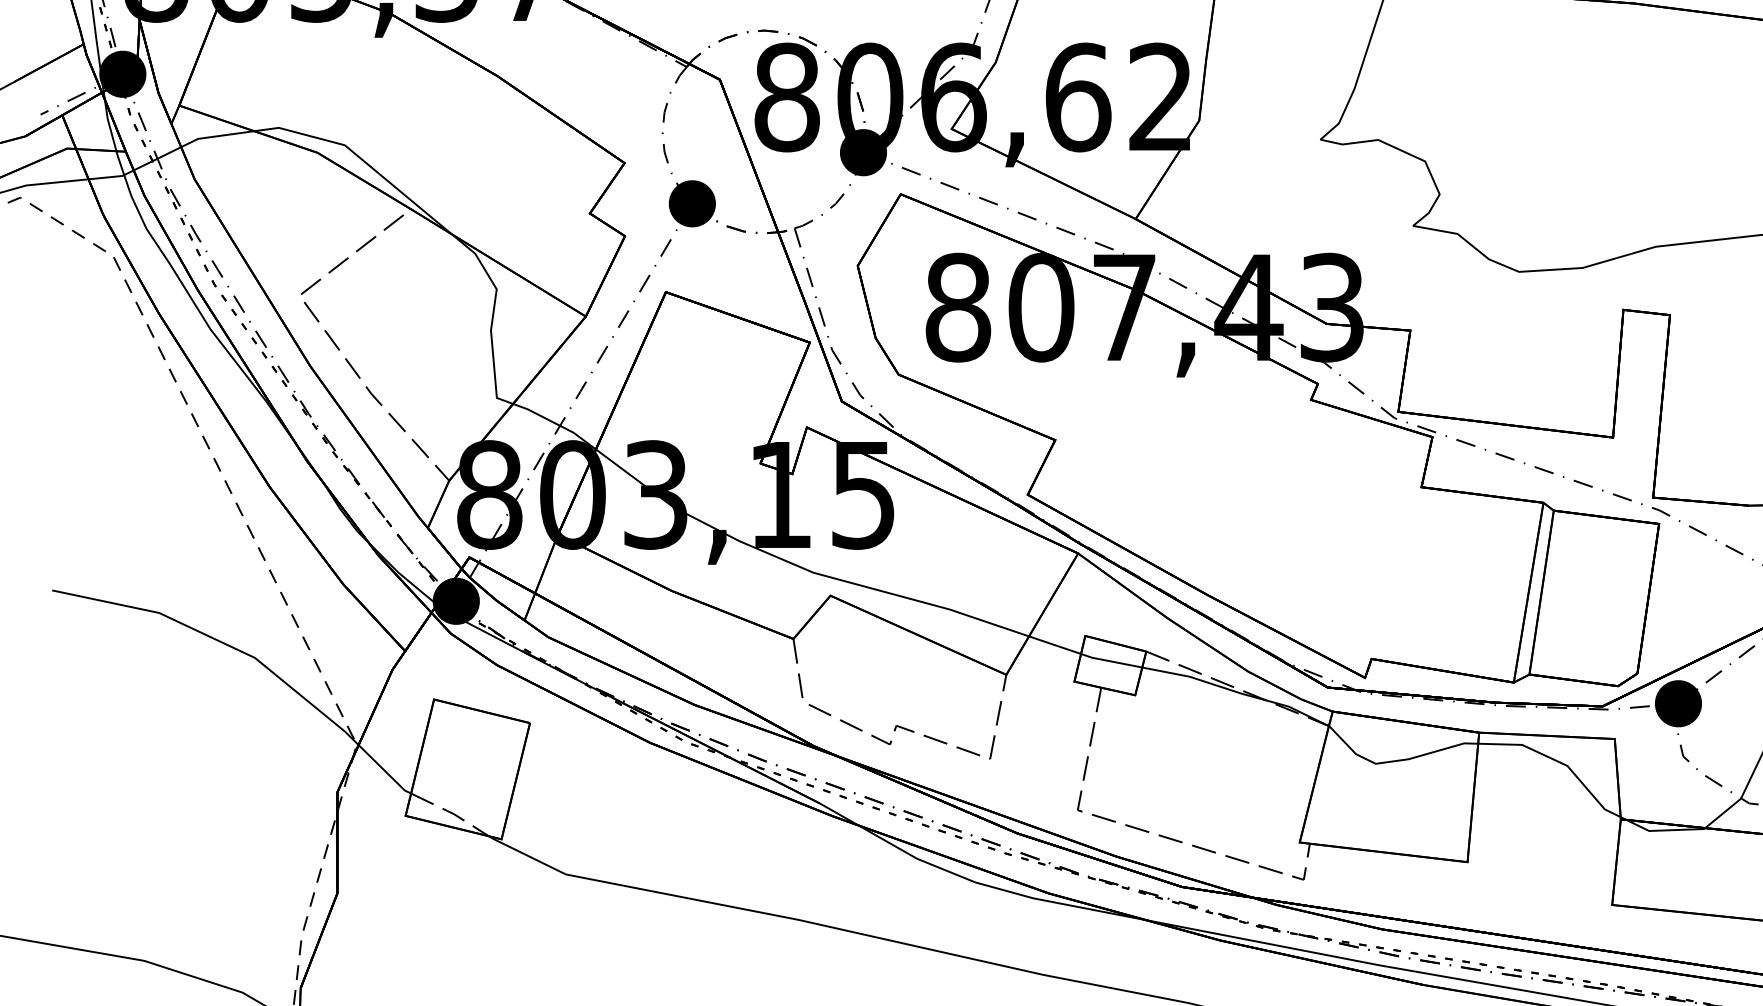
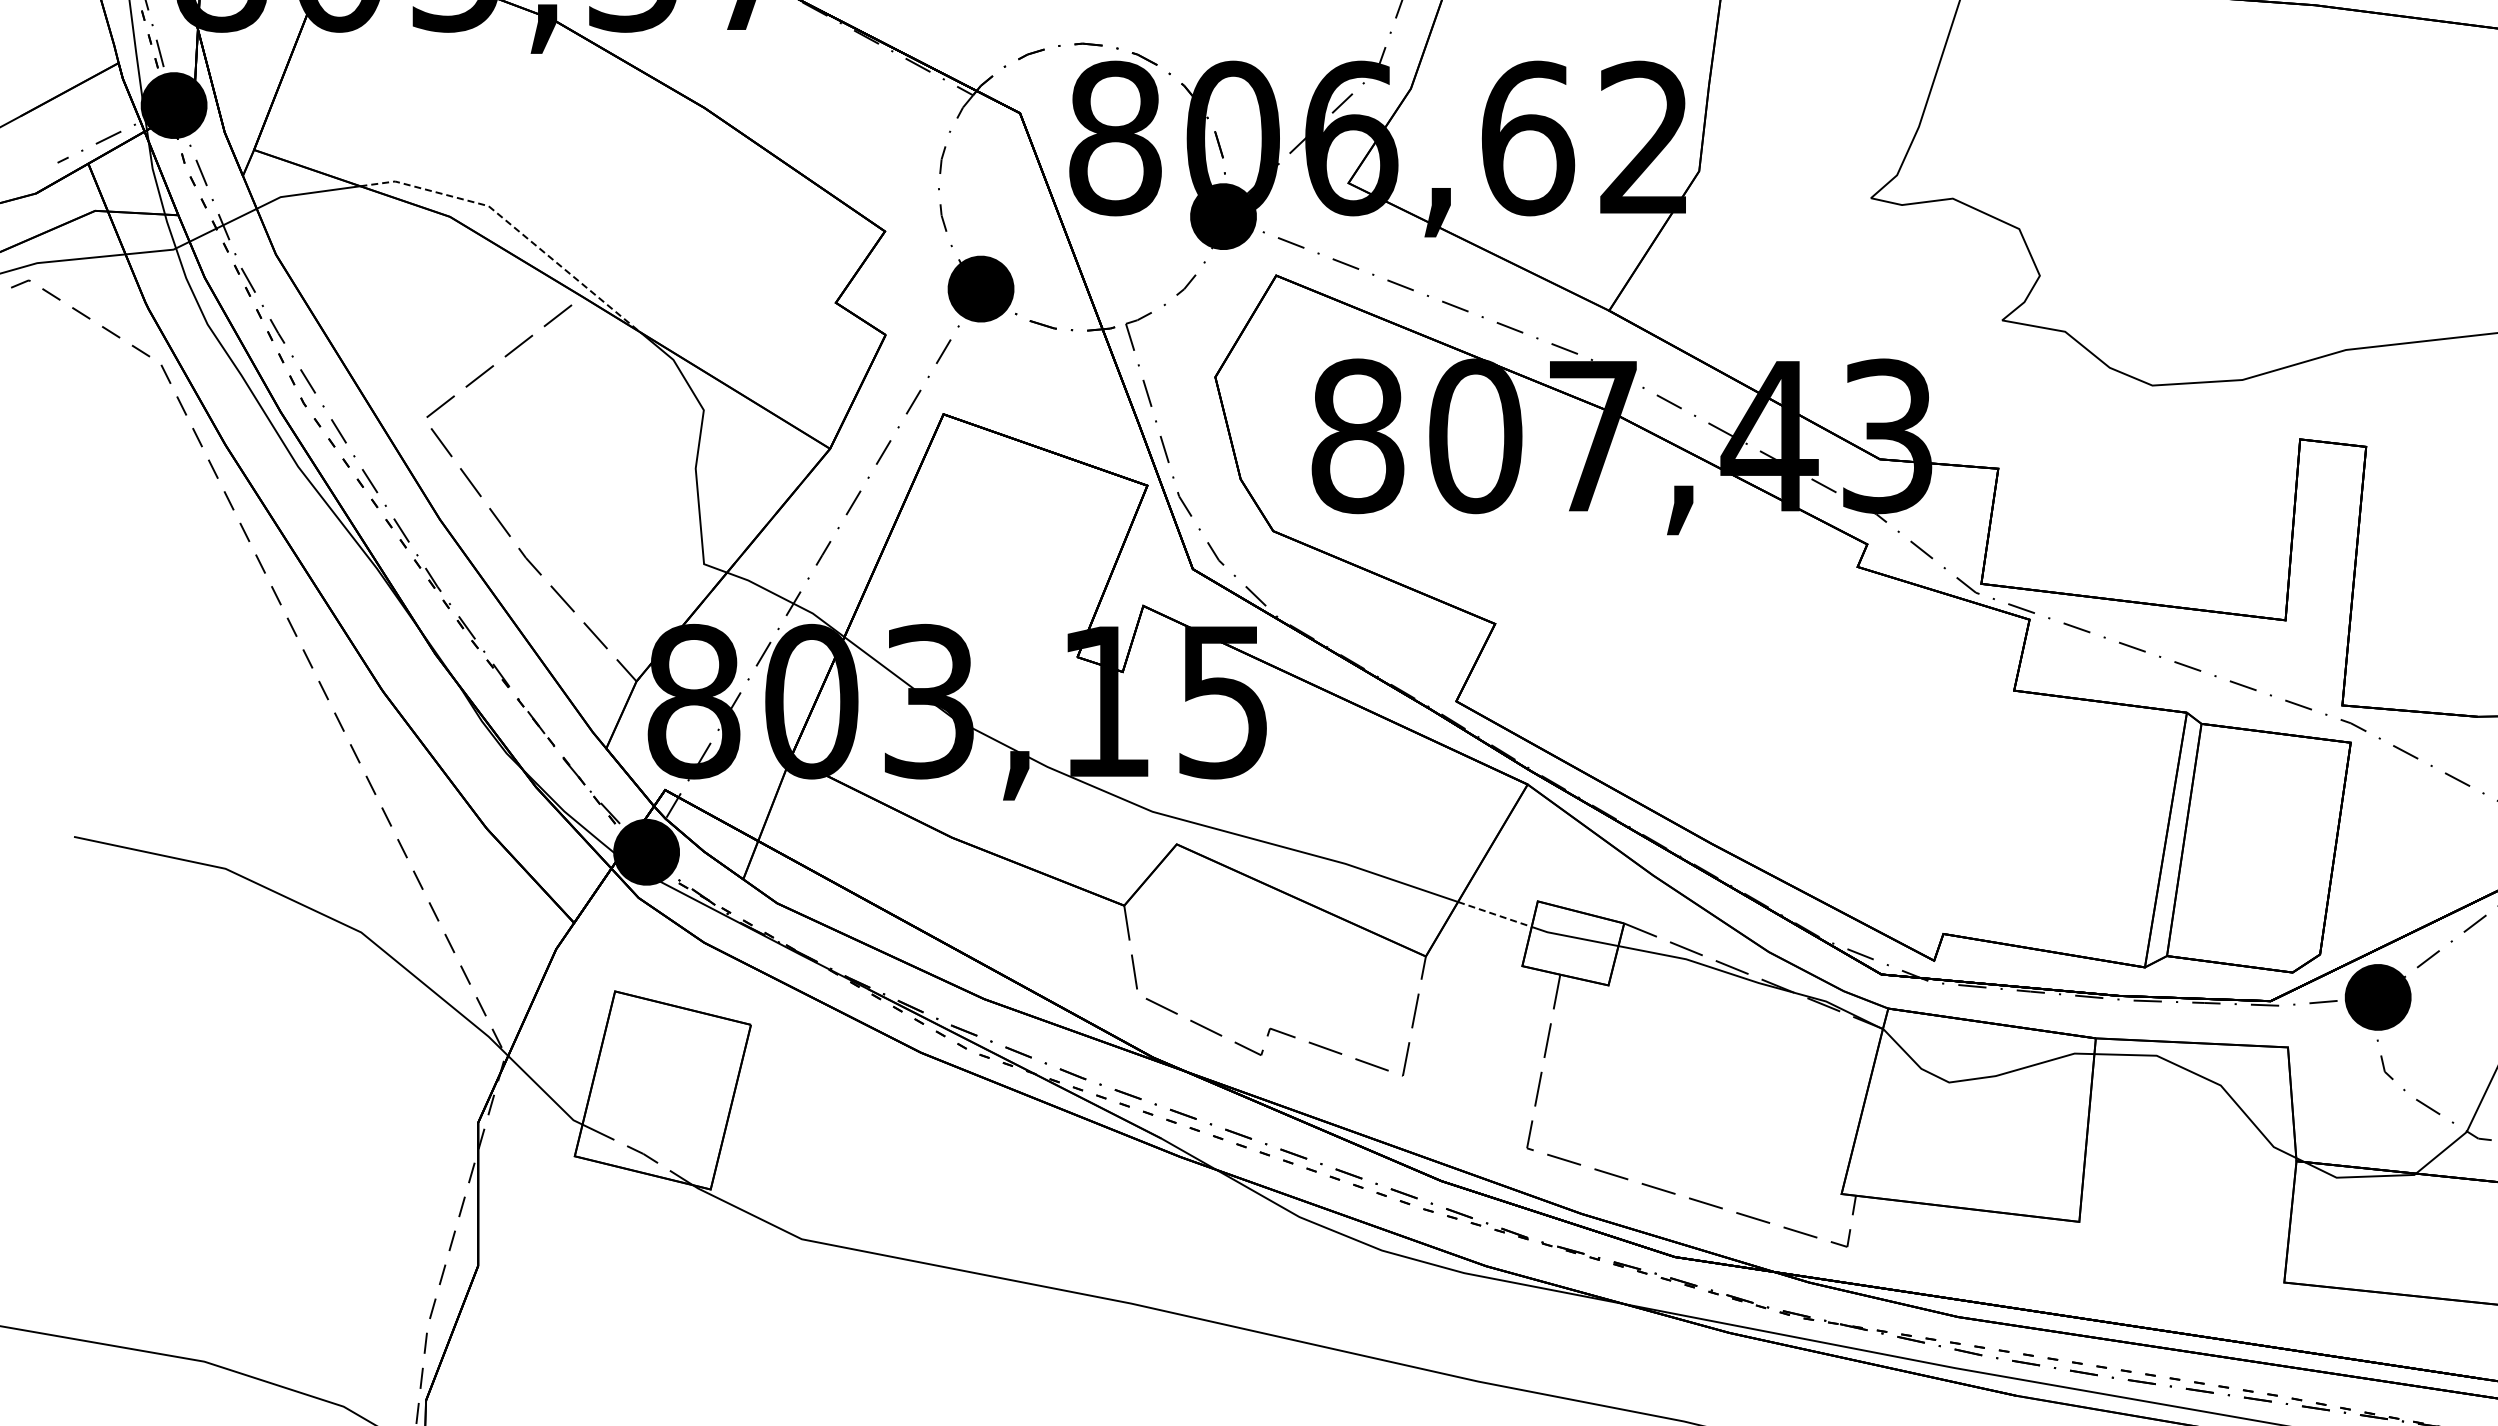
line: (362, 159) -> (513, 226), solid -> dashed
line: (1054, 645) -> (1494, 914), solid -> dashed

